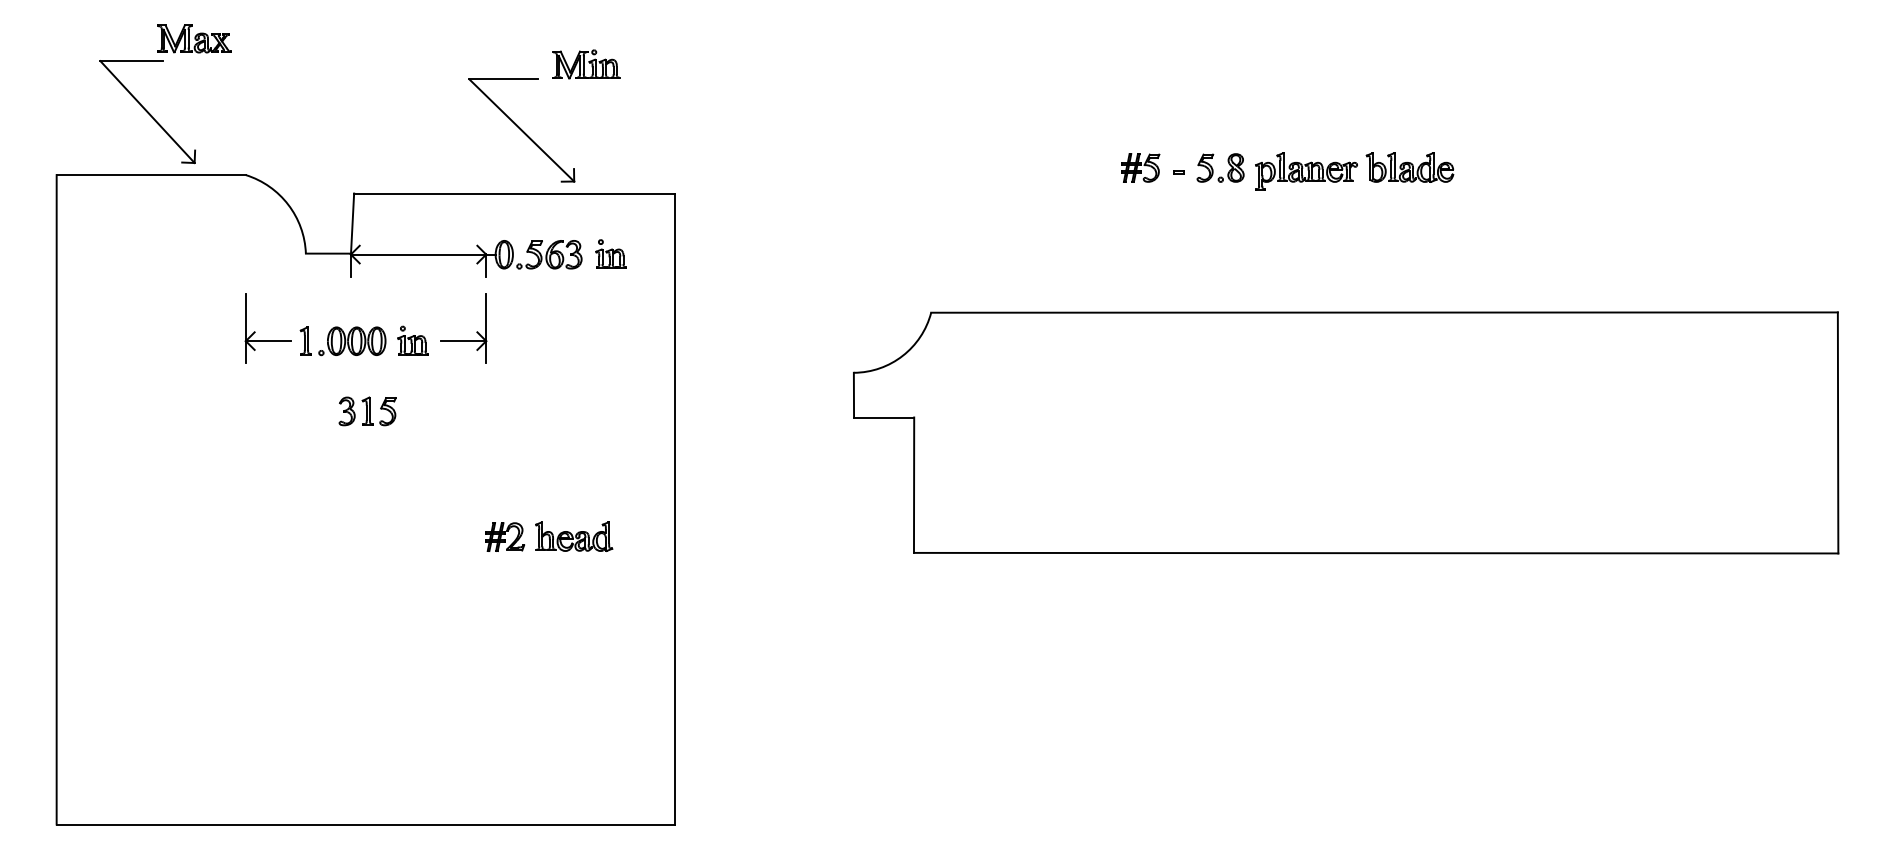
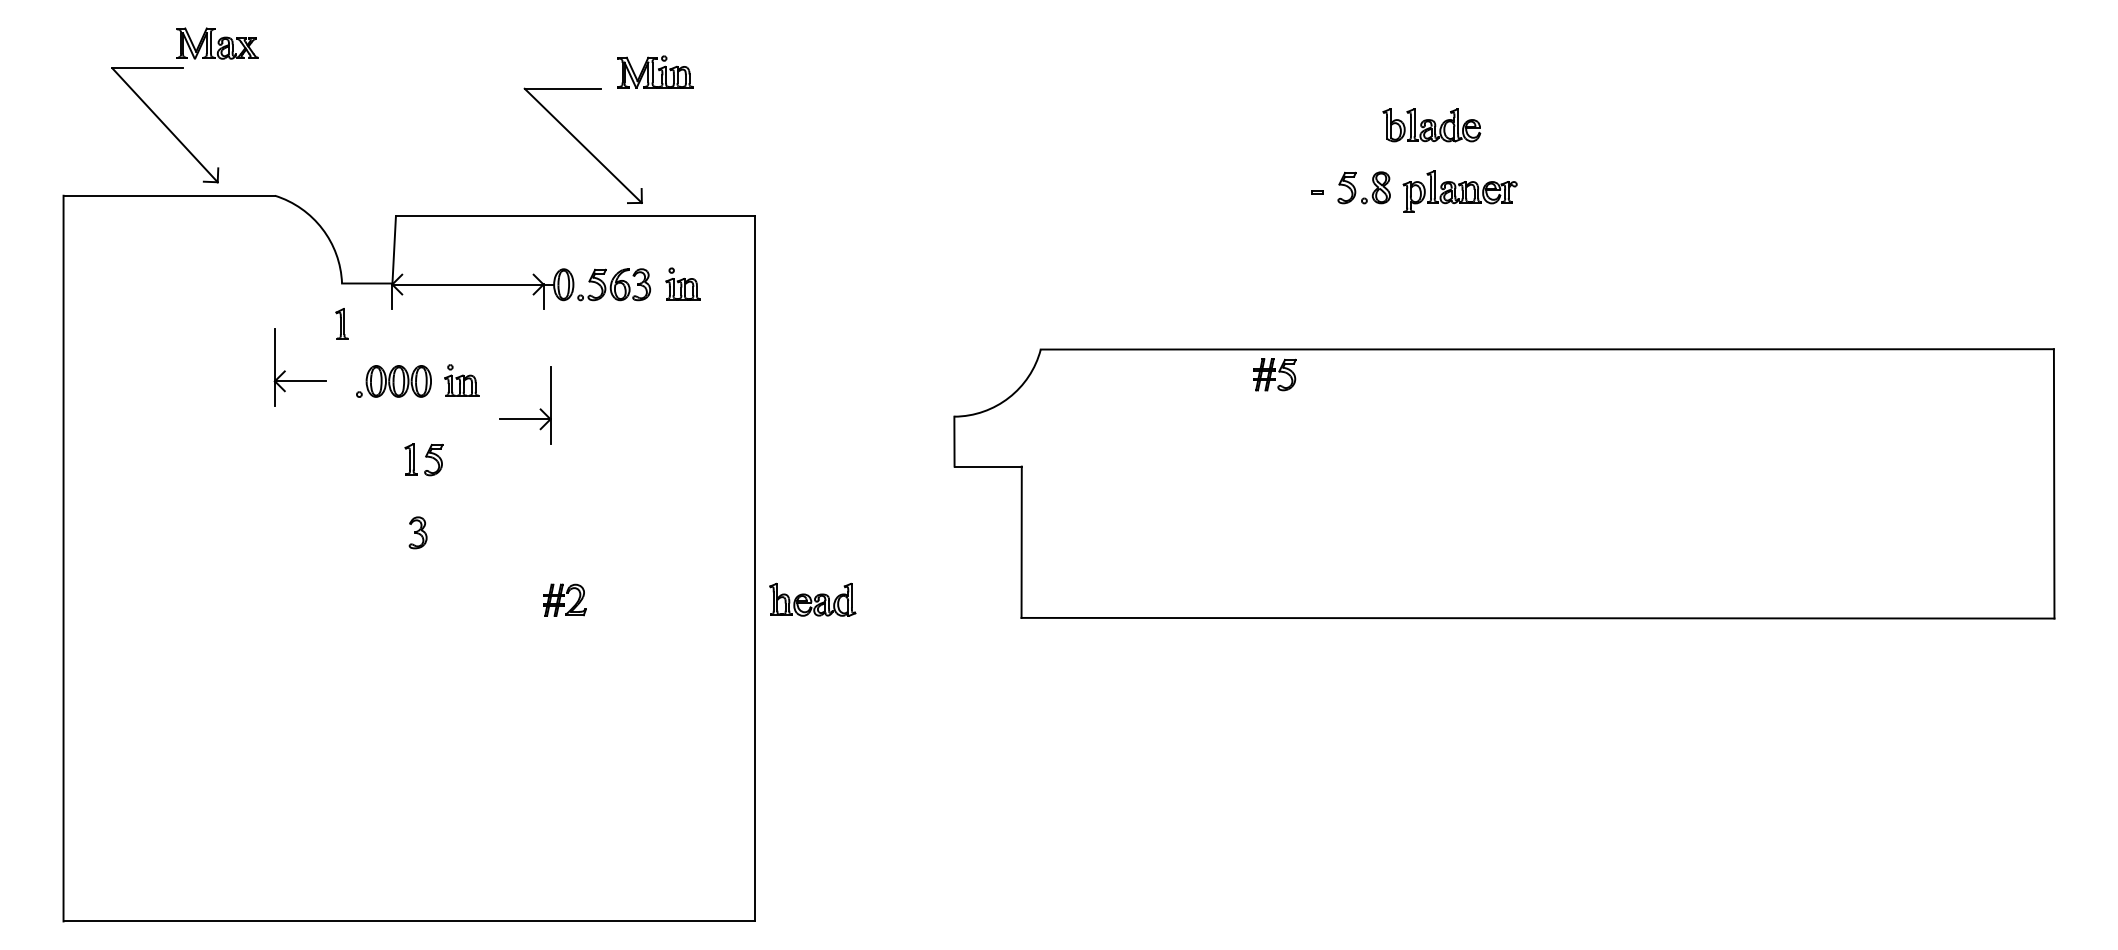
part: (1140, 167) -> (1274, 374), moved
part: (1409, 167) -> (1431, 125), moved
part: (305, 340) -> (341, 323), moved
part: (463, 340) -> (525, 418), moved
part: (346, 411) -> (417, 532), moved
part: (573, 536) -> (812, 599), moved

